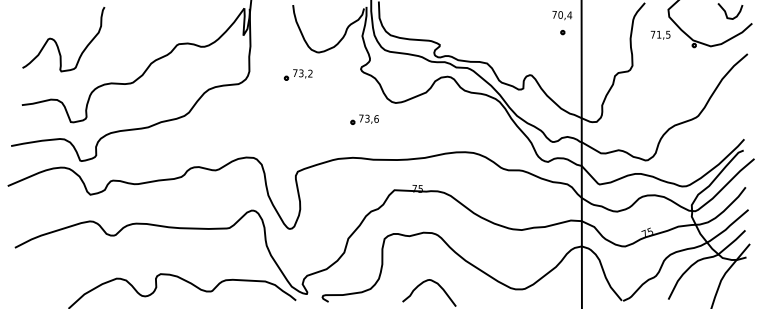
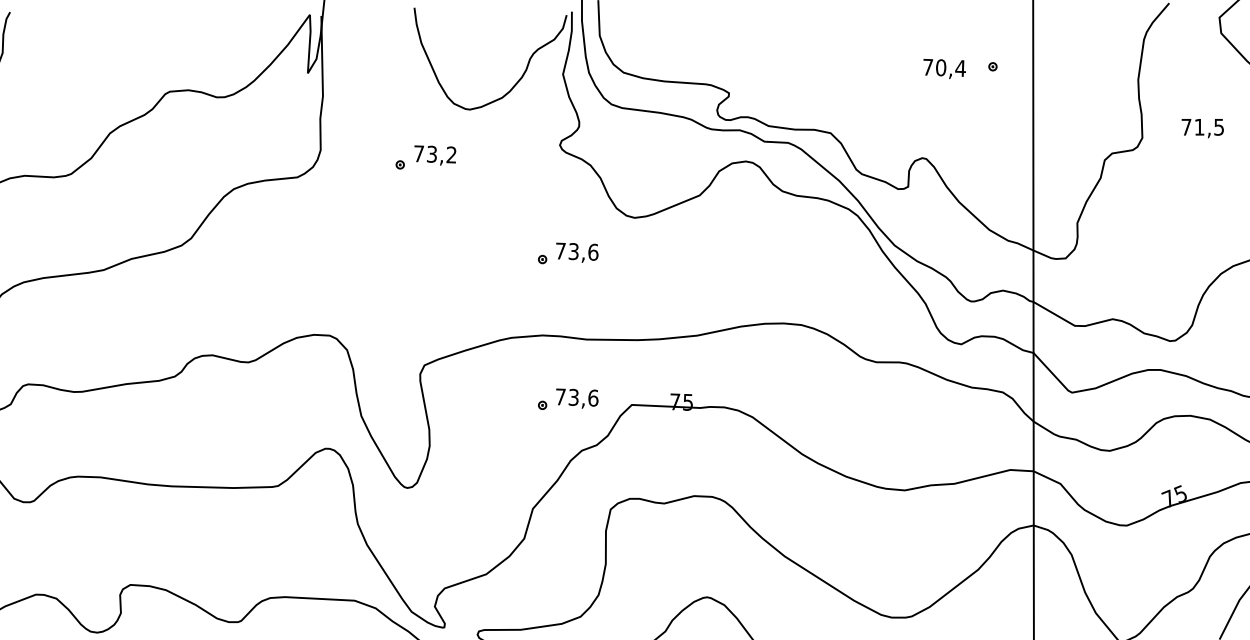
text: (562, 15) -> (945, 68), moved
text: (660, 34) -> (1202, 126), moved
part: (364, 187) -> (567, 399), added

